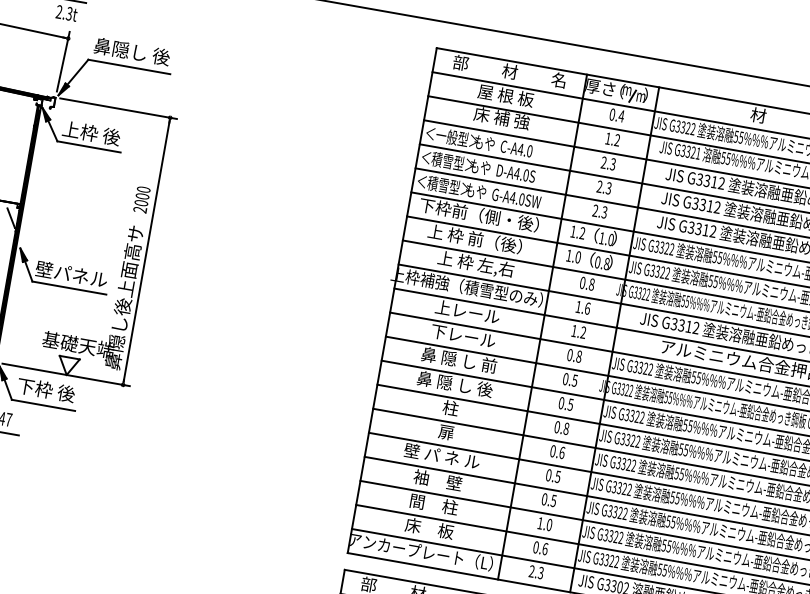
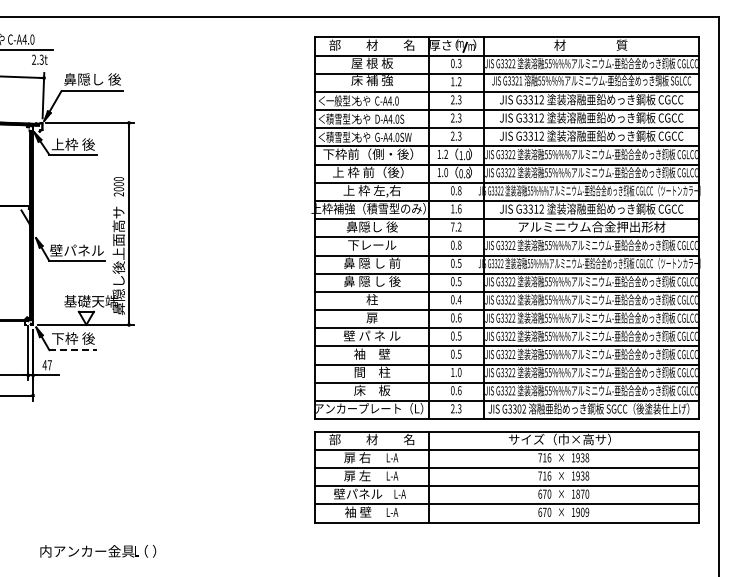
text: (621, 116) -> (459, 63), 0.4 -> 0.3
text: (466, 311) -> (371, 226), 上レール -> 鼻隠し 後
text: (574, 330) -> (452, 226), 1.2 -> 7.2
line: (43, 405) -> (73, 350), solid -> dashed
text: (566, 428) -> (459, 299), 0.8 -> 0.4

